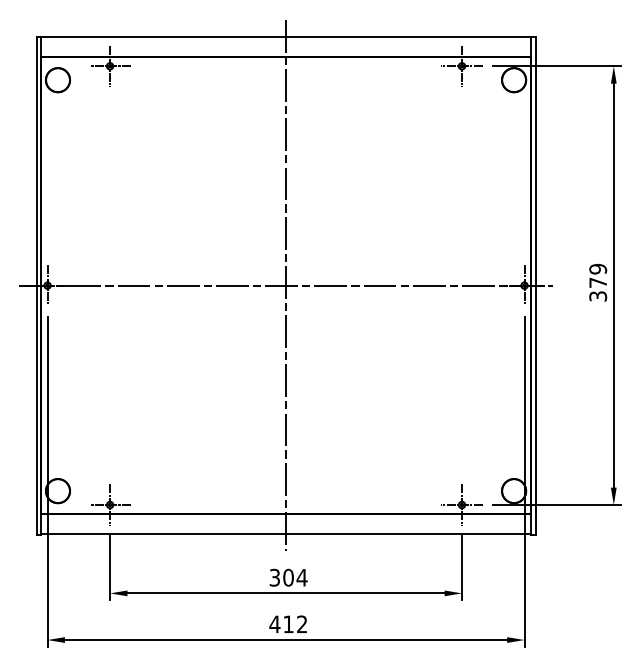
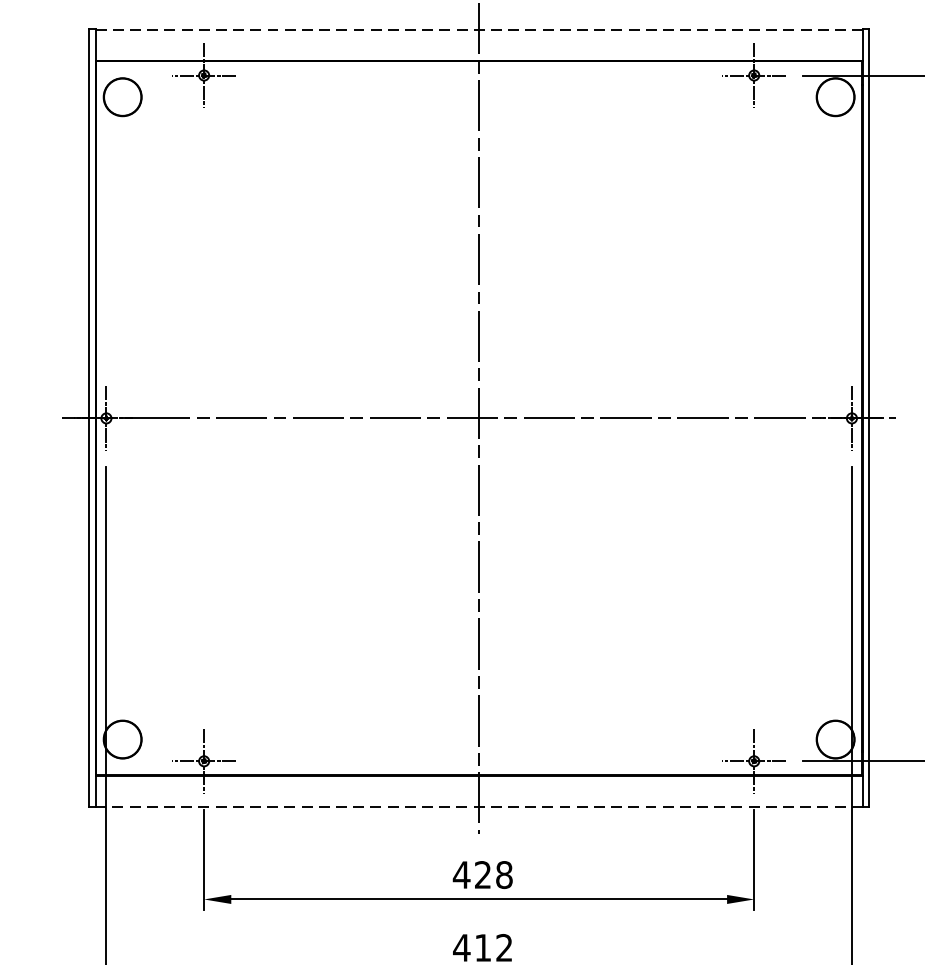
line: (286, 37) -> (479, 30), solid -> dashed
line: (285, 533) -> (478, 805), solid -> dashed
text: (288, 577) -> (483, 874), 304 -> 428

